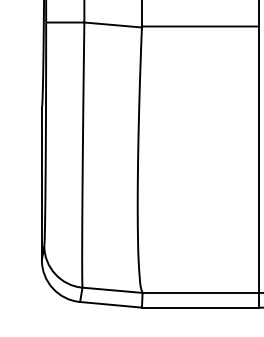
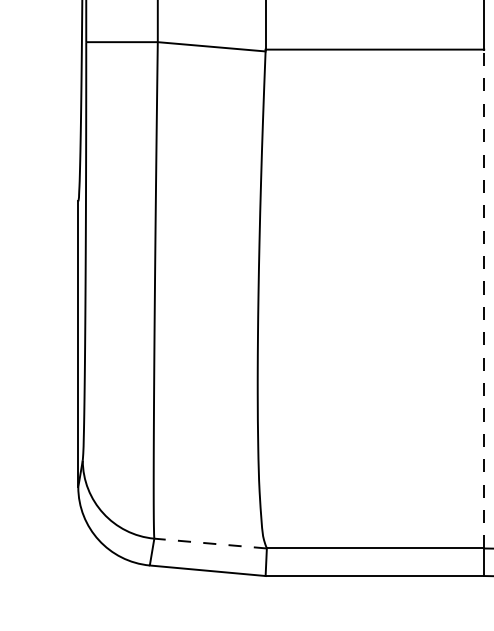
line: (258, 159) -> (483, 298), solid -> dashed
line: (112, 290) -> (210, 543), solid -> dashed

